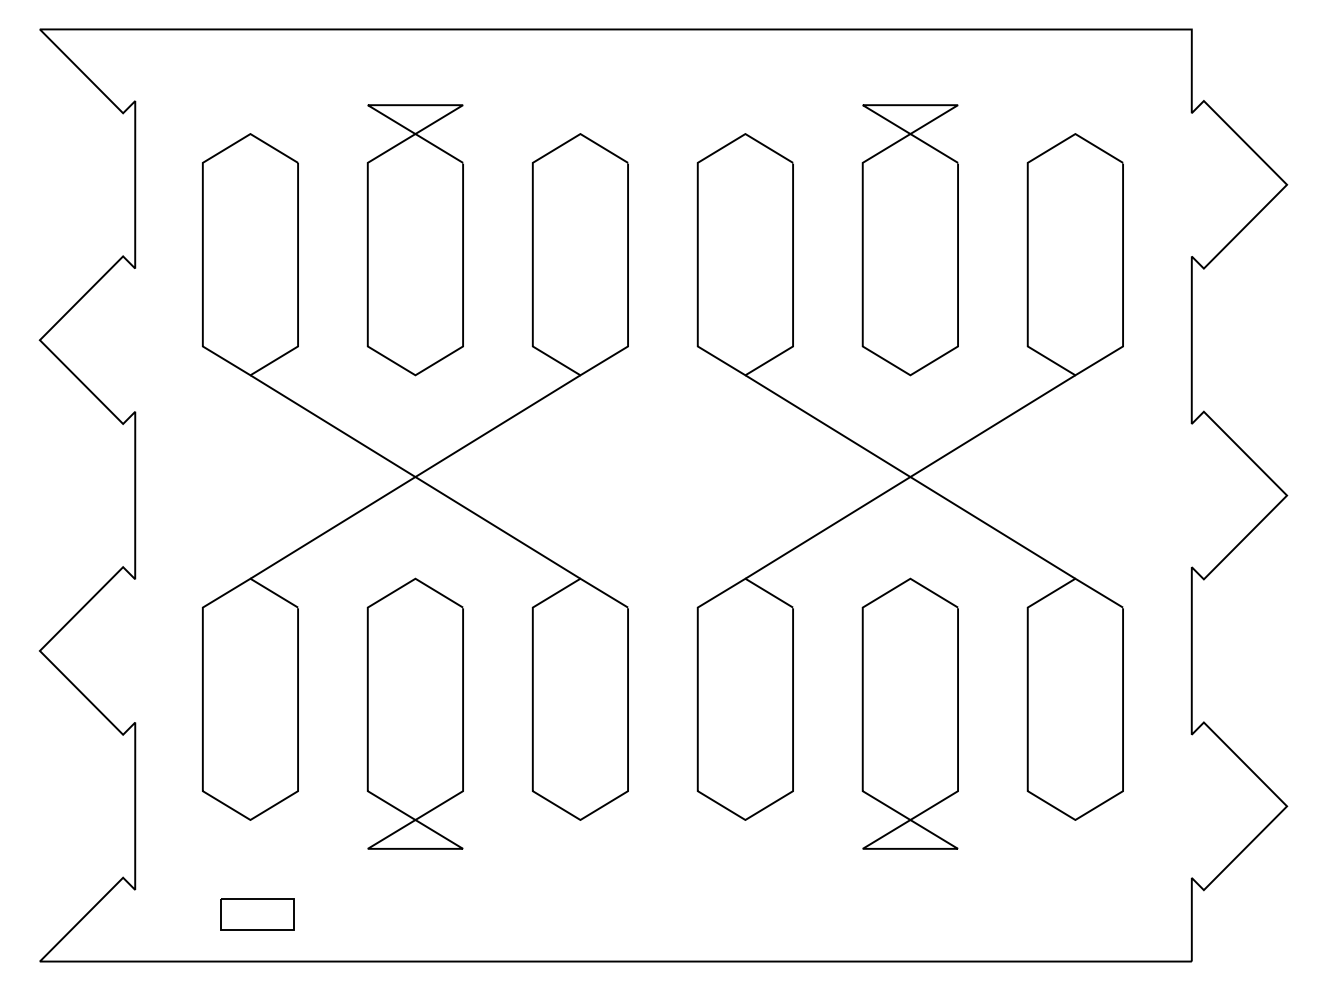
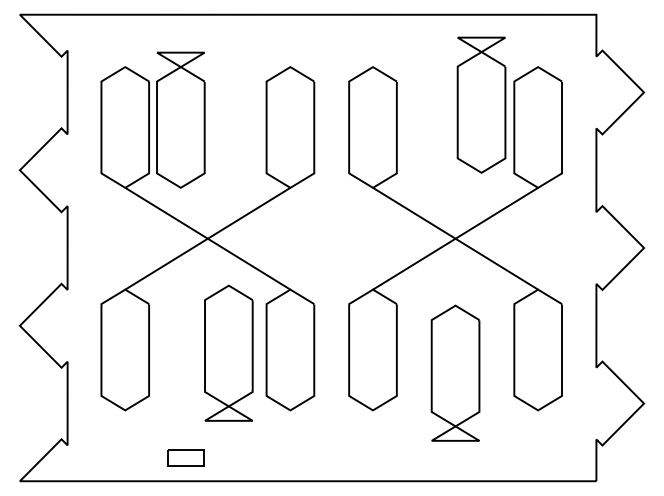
part: (414, 238) -> (180, 119), moved
part: (910, 238) -> (481, 104), moved
part: (414, 712) -> (228, 352), moved
part: (910, 712) -> (455, 372), moved
part: (256, 914) -> (185, 457), moved

